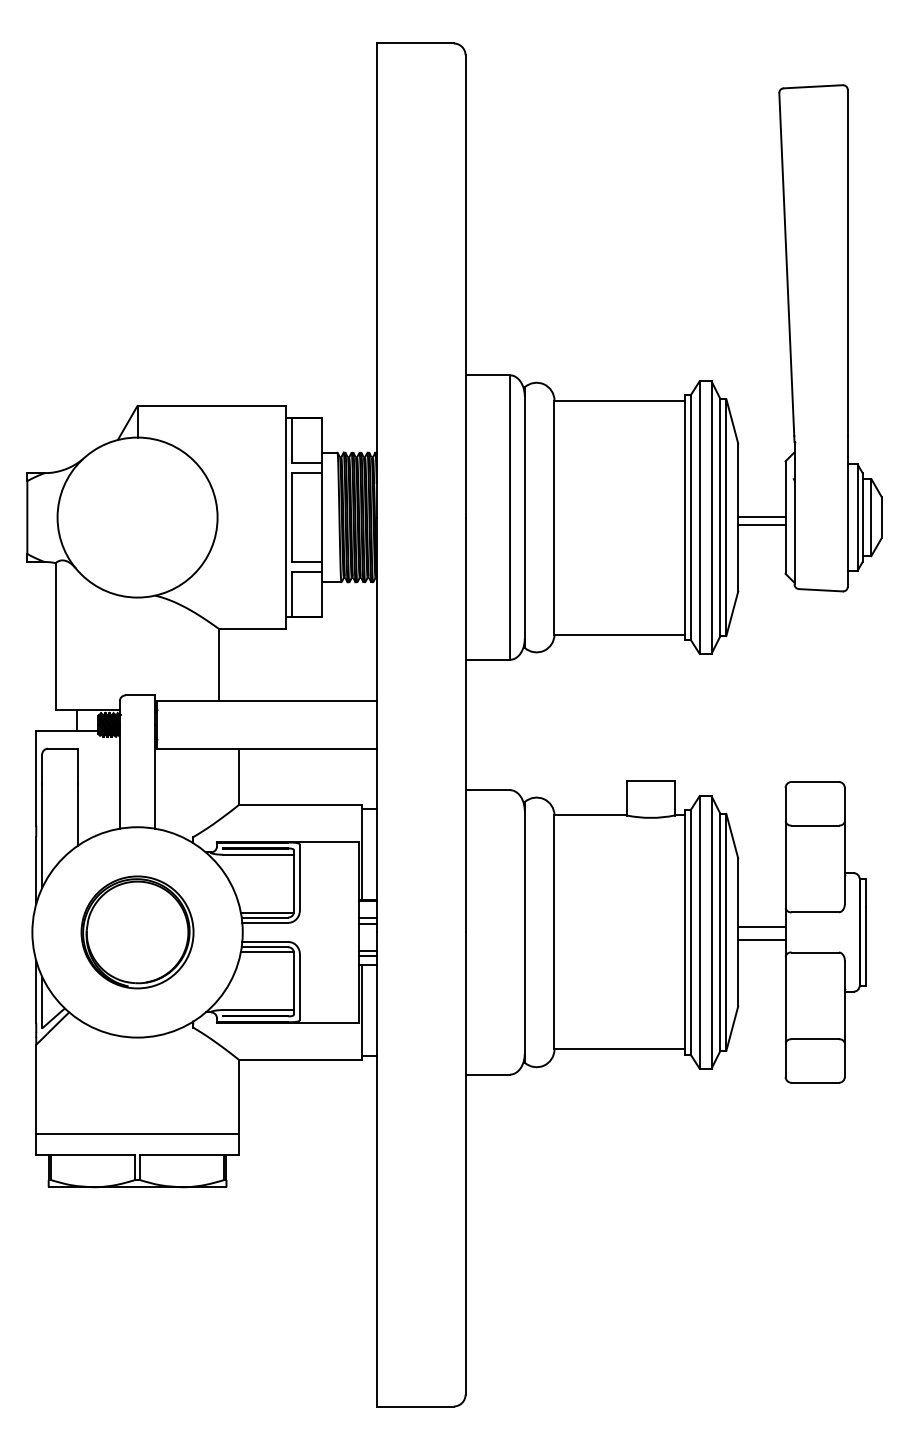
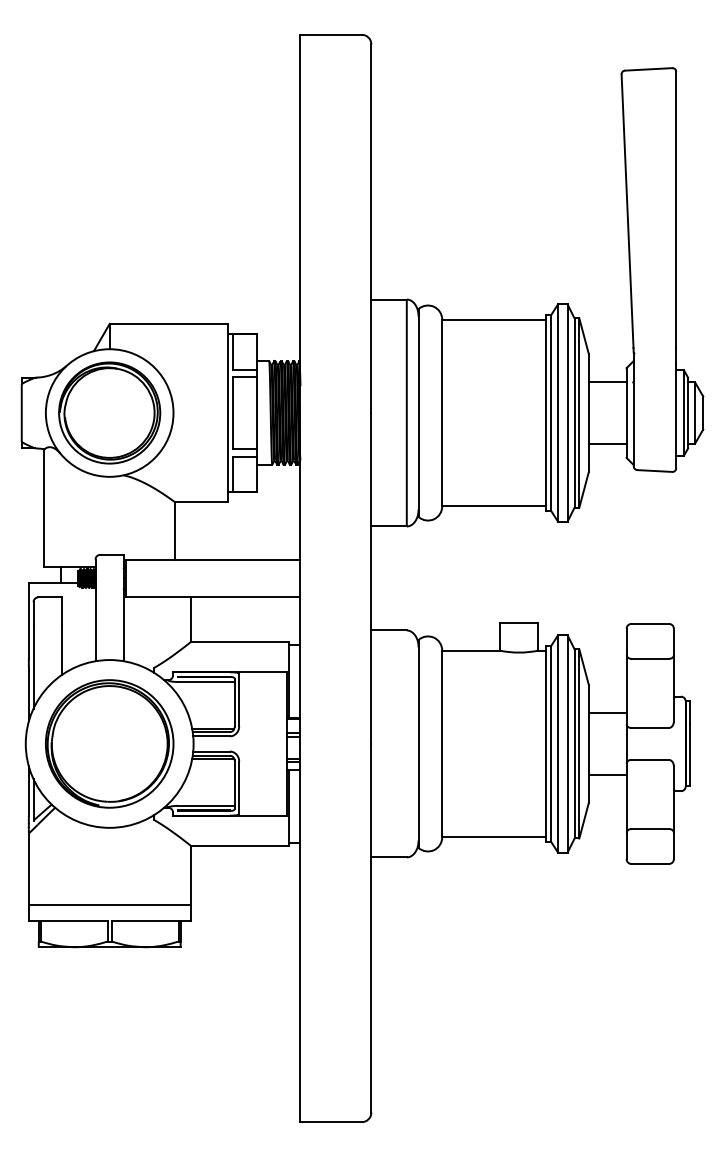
part: (137, 517) -> (109, 412), added
line: (761, 517) -> (607, 382), moved
line: (761, 525) -> (607, 444), moved
line: (761, 926) -> (607, 712), moved
part: (137, 932) -> (109, 744), size x1.43
line: (761, 939) -> (607, 774), moved

